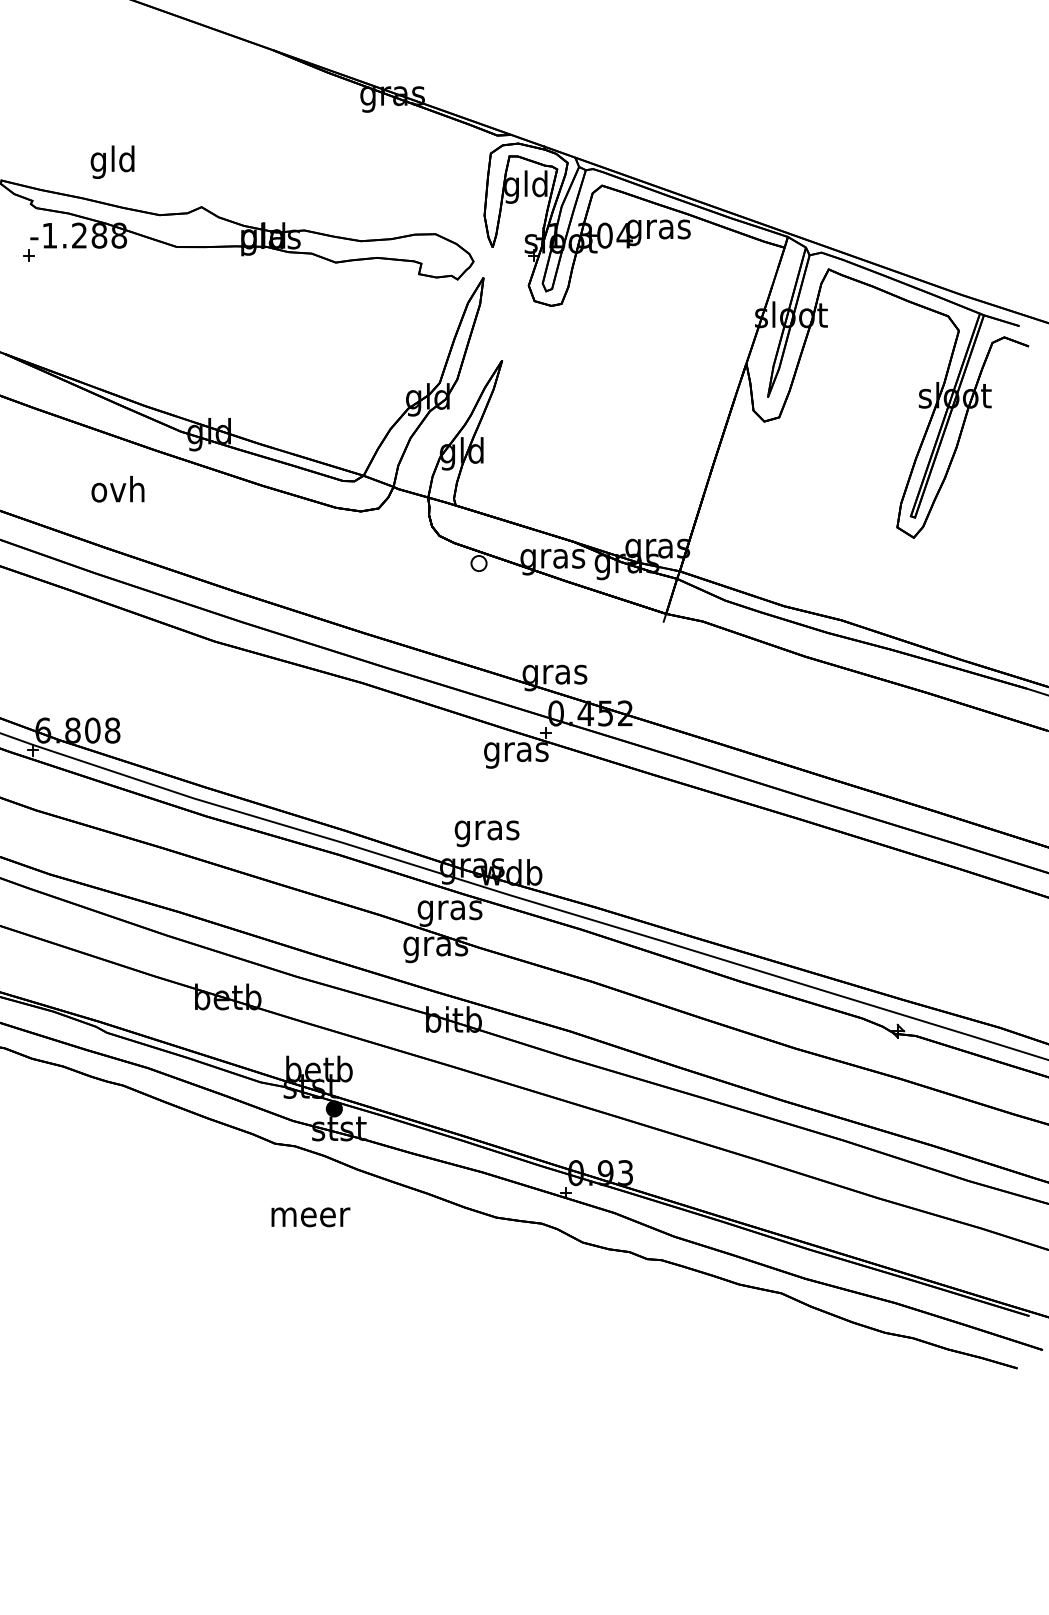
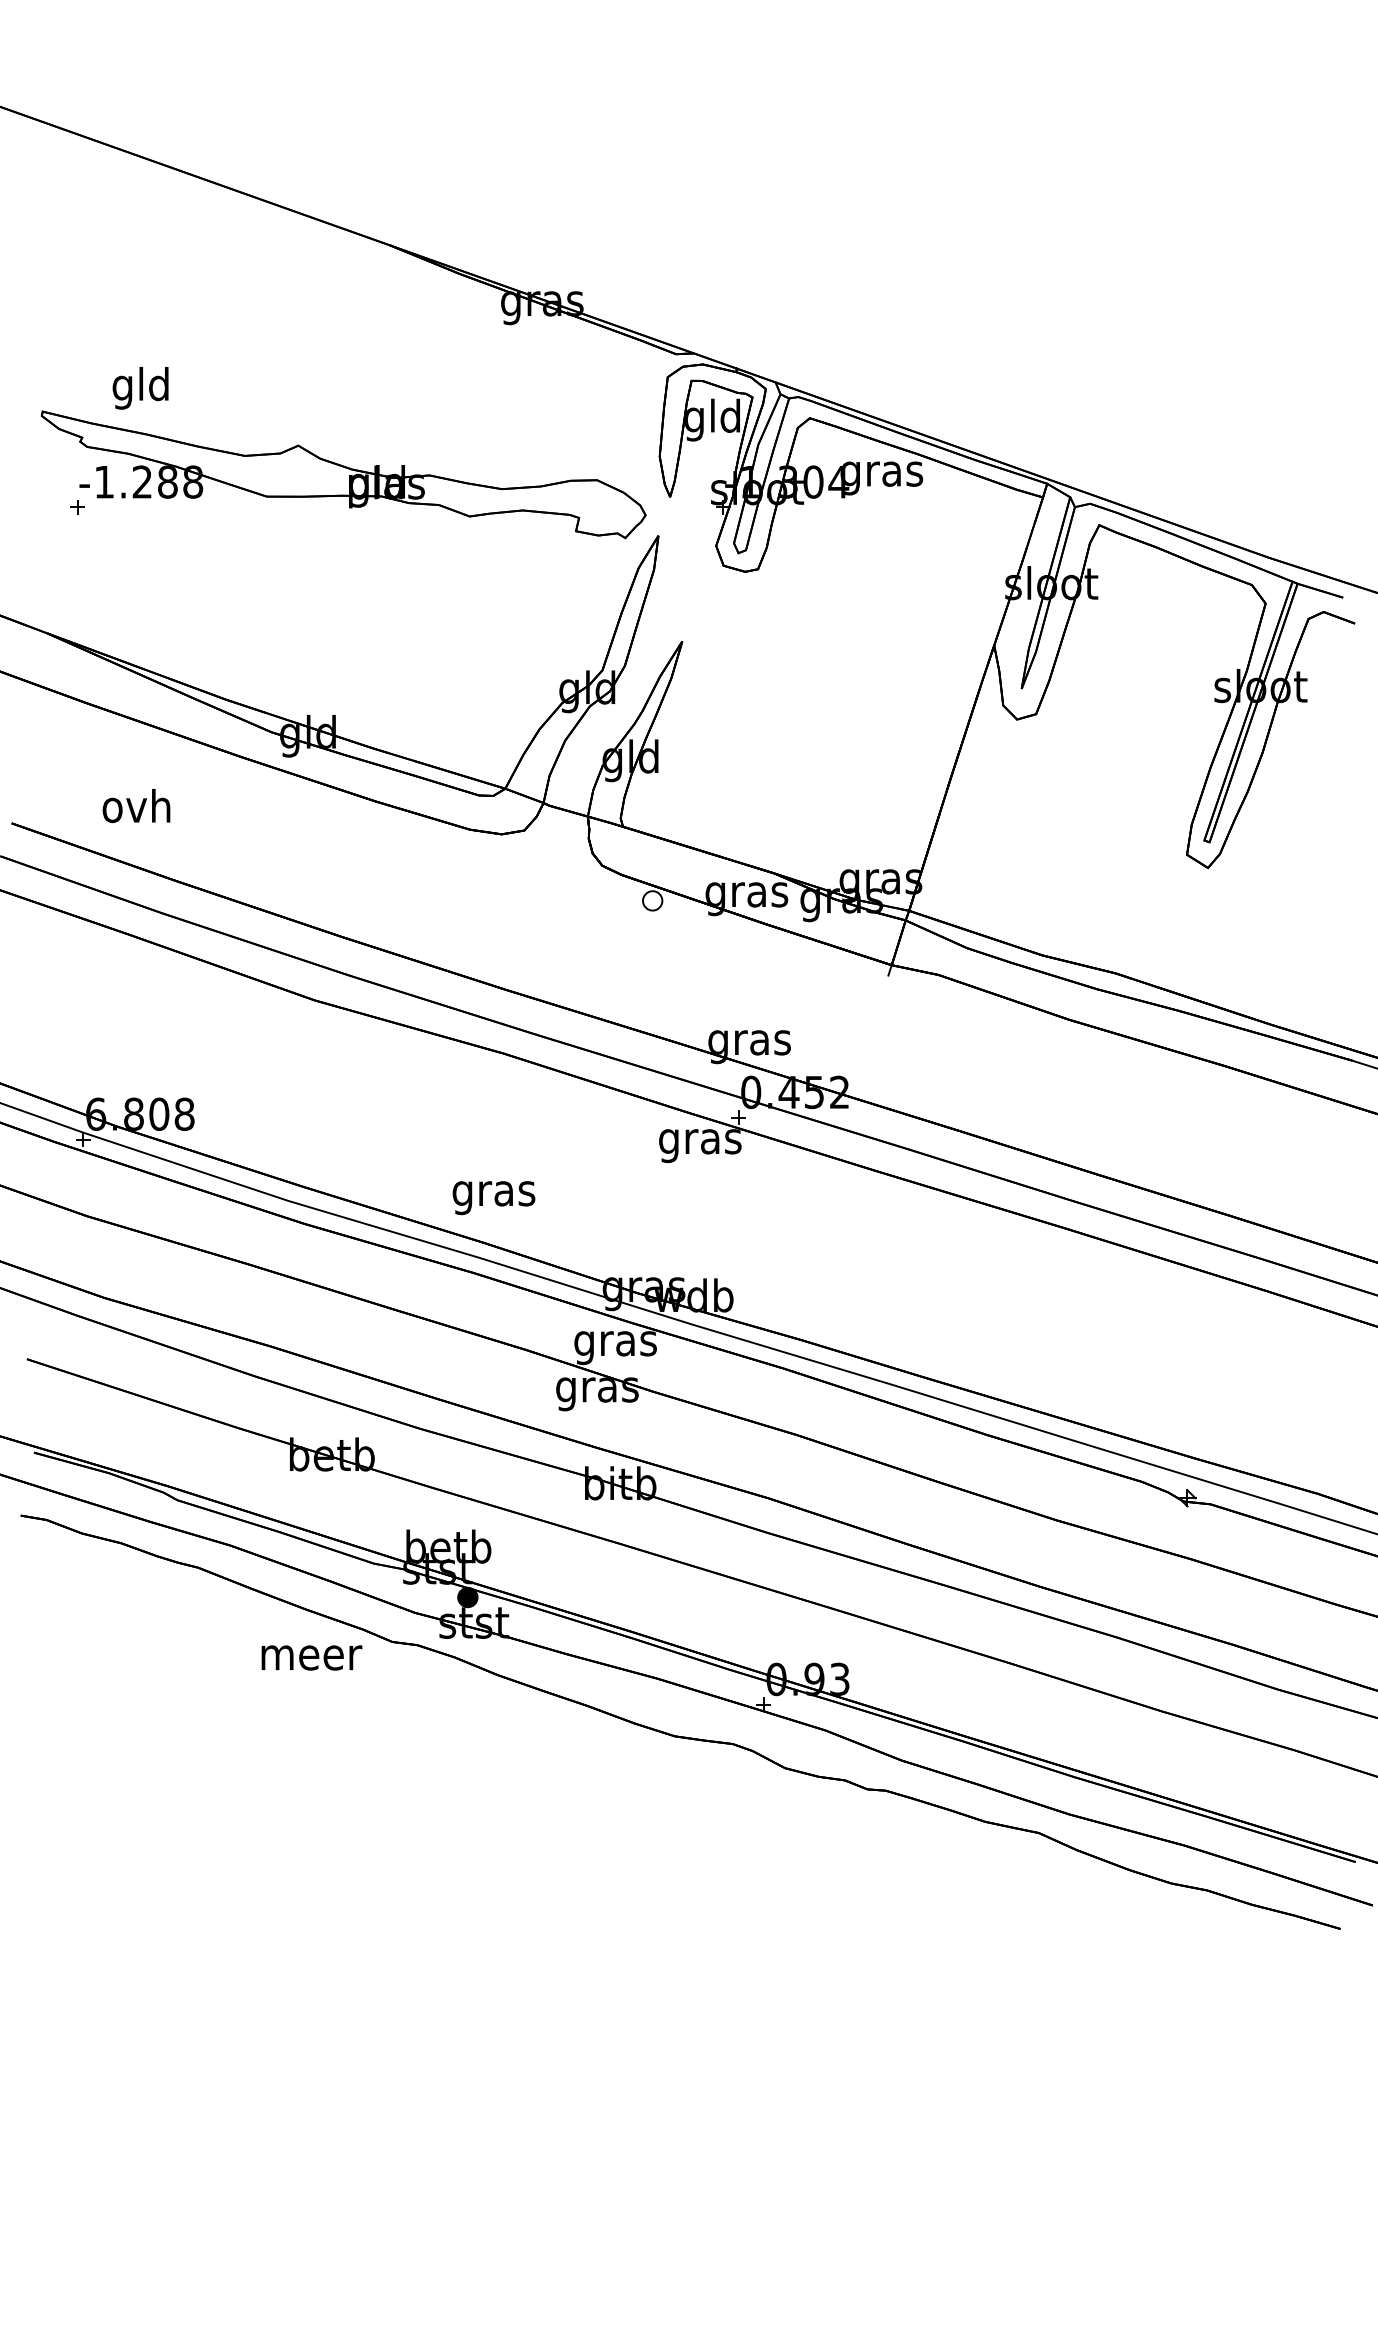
text: (112, 162) -> (140, 388), moved
text: (117, 489) -> (136, 806), moved
text: (486, 834) -> (493, 1198), moved
text: (310, 1216) -> (311, 1657), moved

